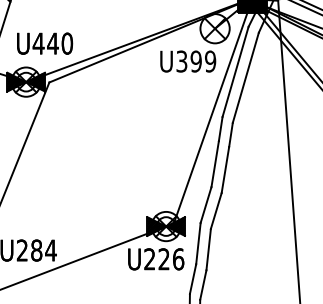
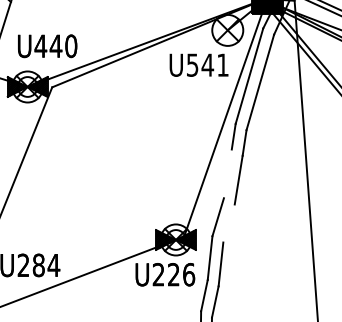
text: (196, 61) -> (208, 65), U399 -> U541
line: (214, 164) -> (227, 174), removed
line: (215, 210) -> (228, 222), removed

